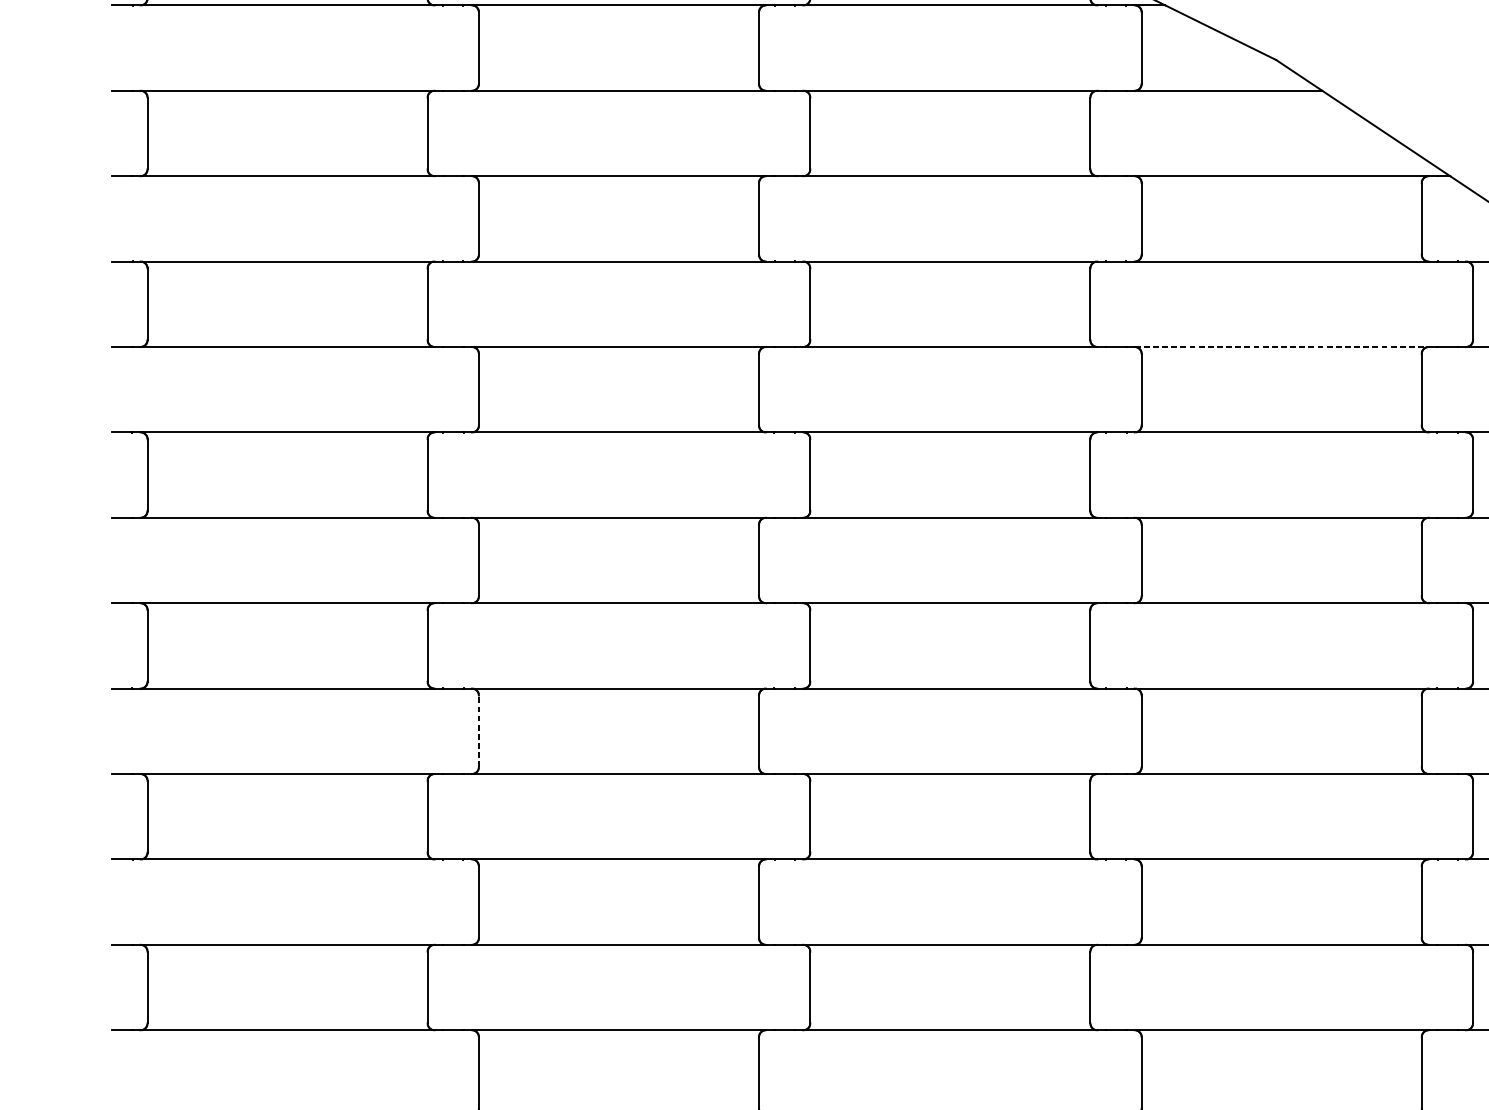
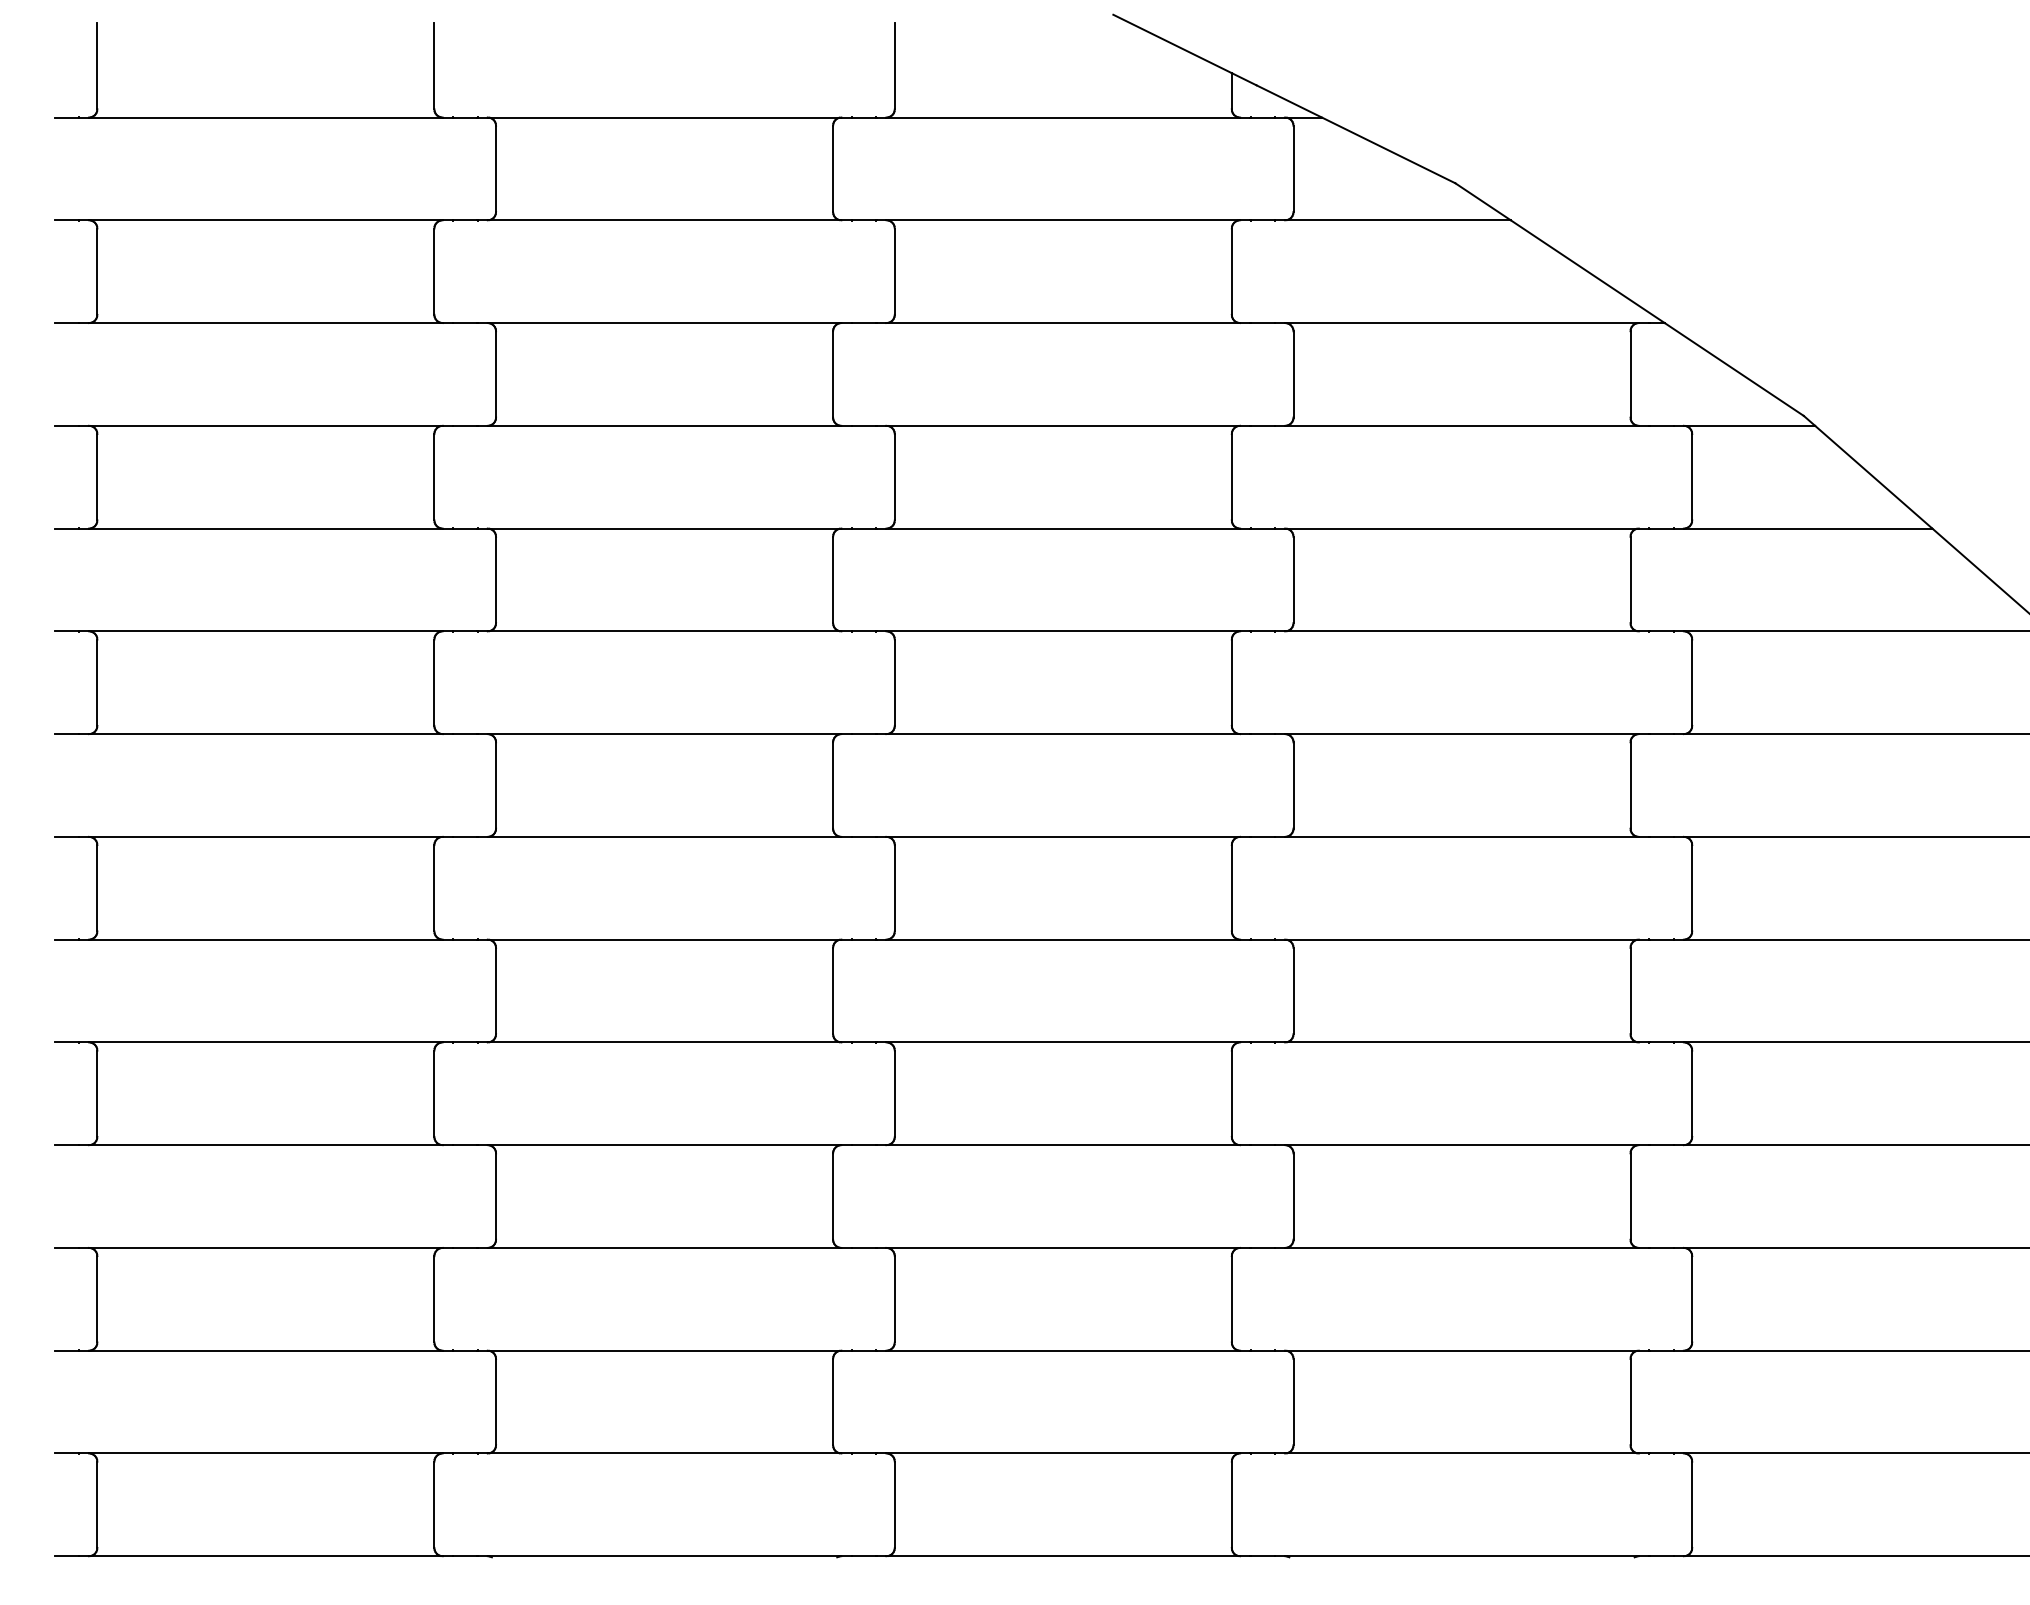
line: (1282, 346) -> (1462, 528), dashed -> solid
line: (479, 730) -> (496, 990), dashed -> solid

